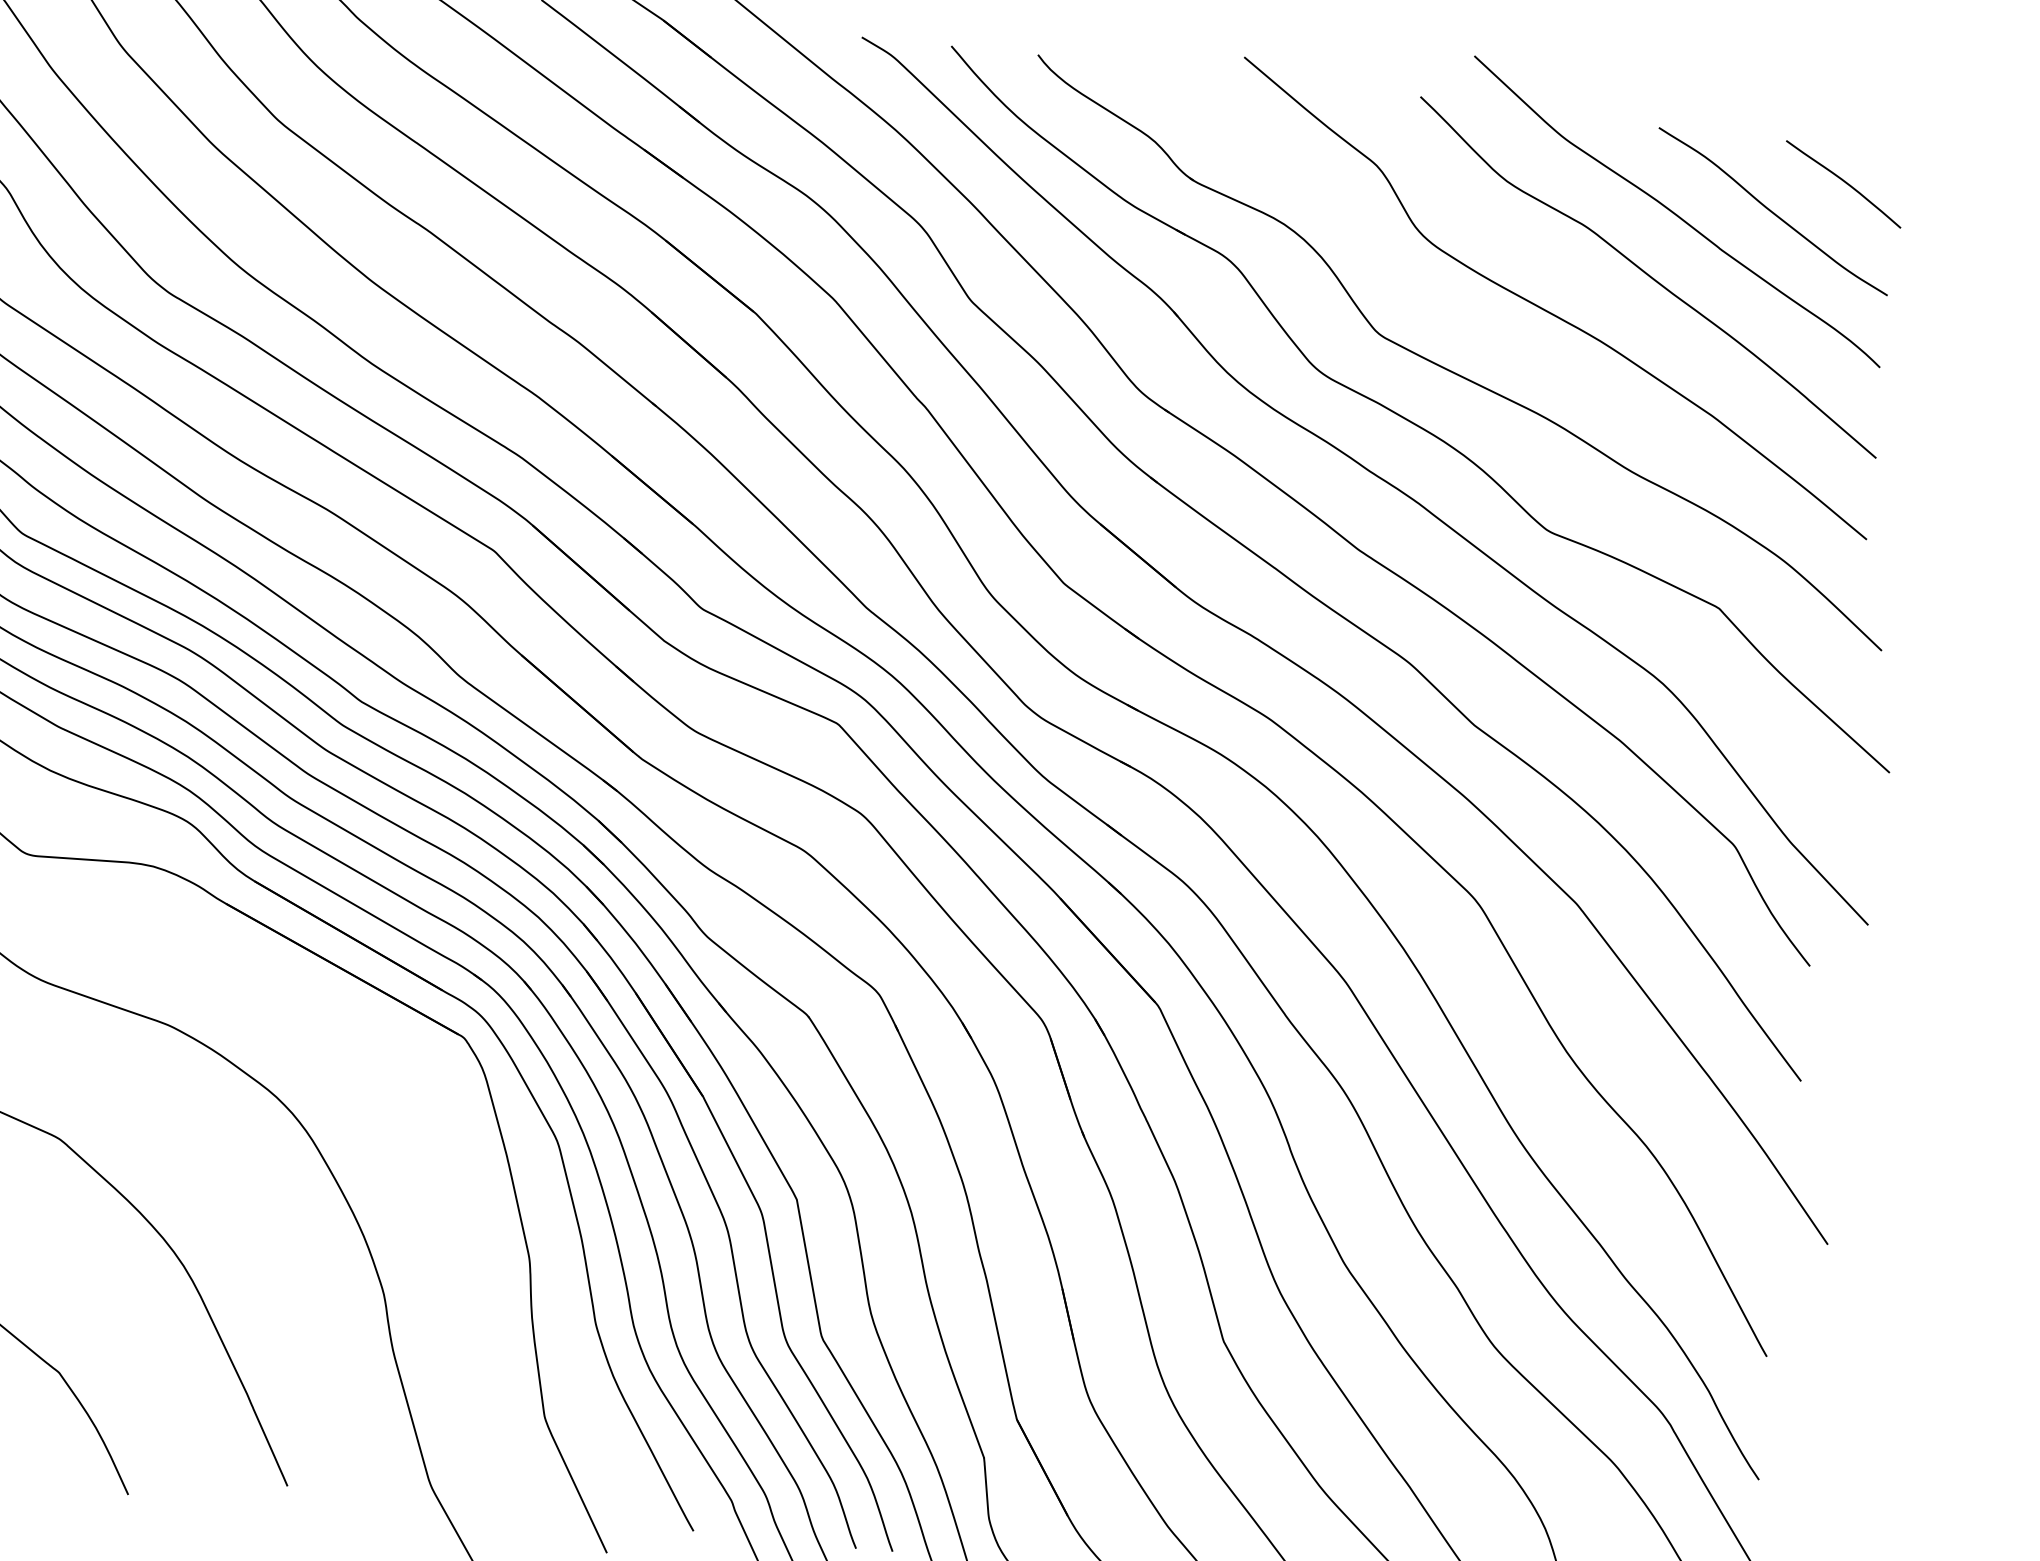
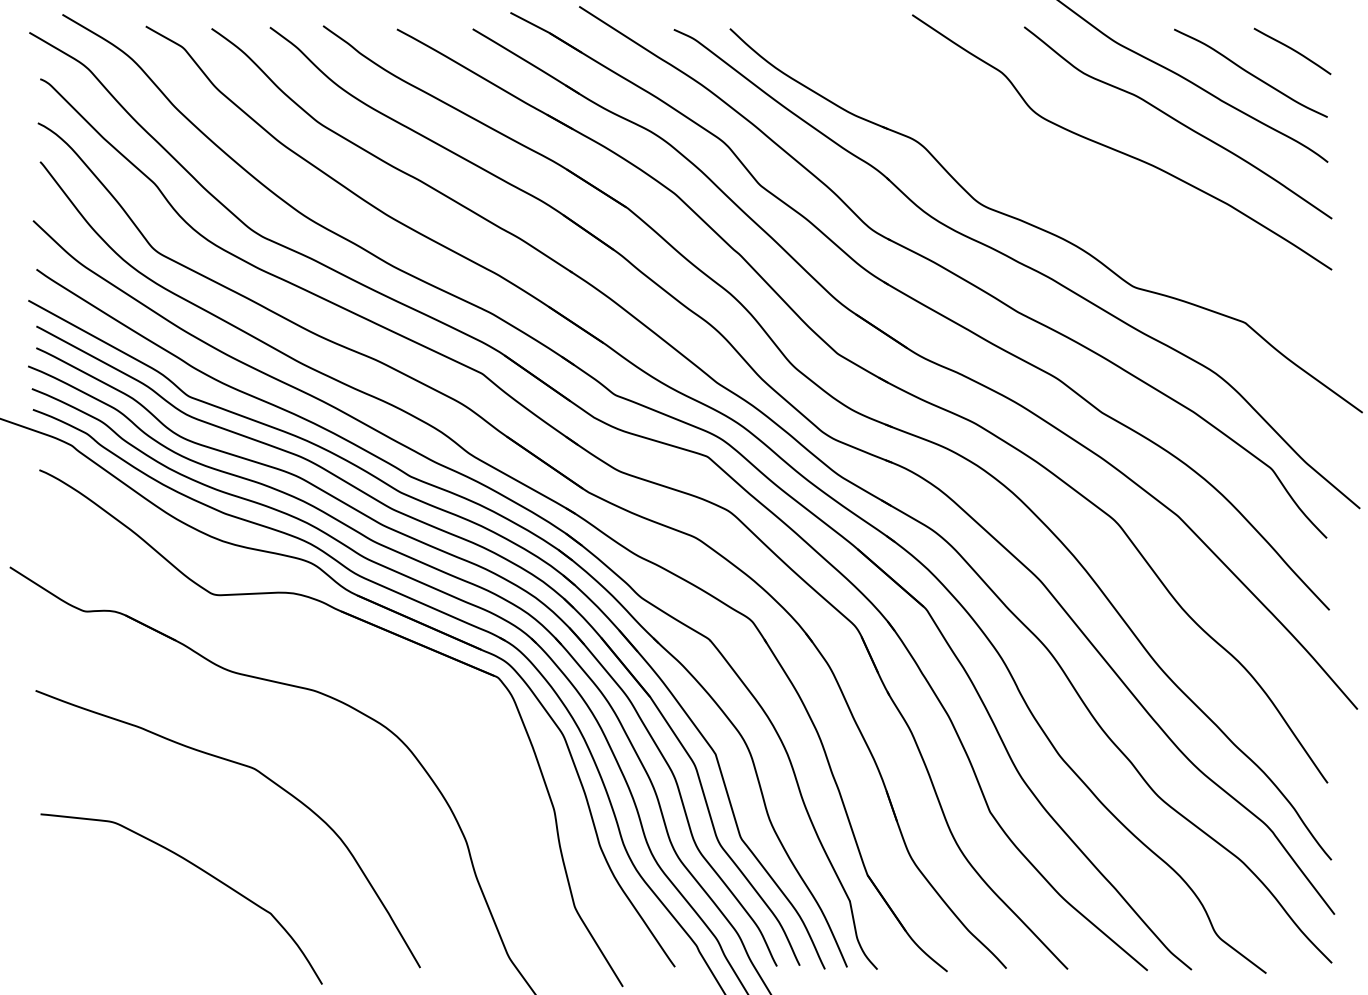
part: (1449, 368) -> (1061, 193), removed

